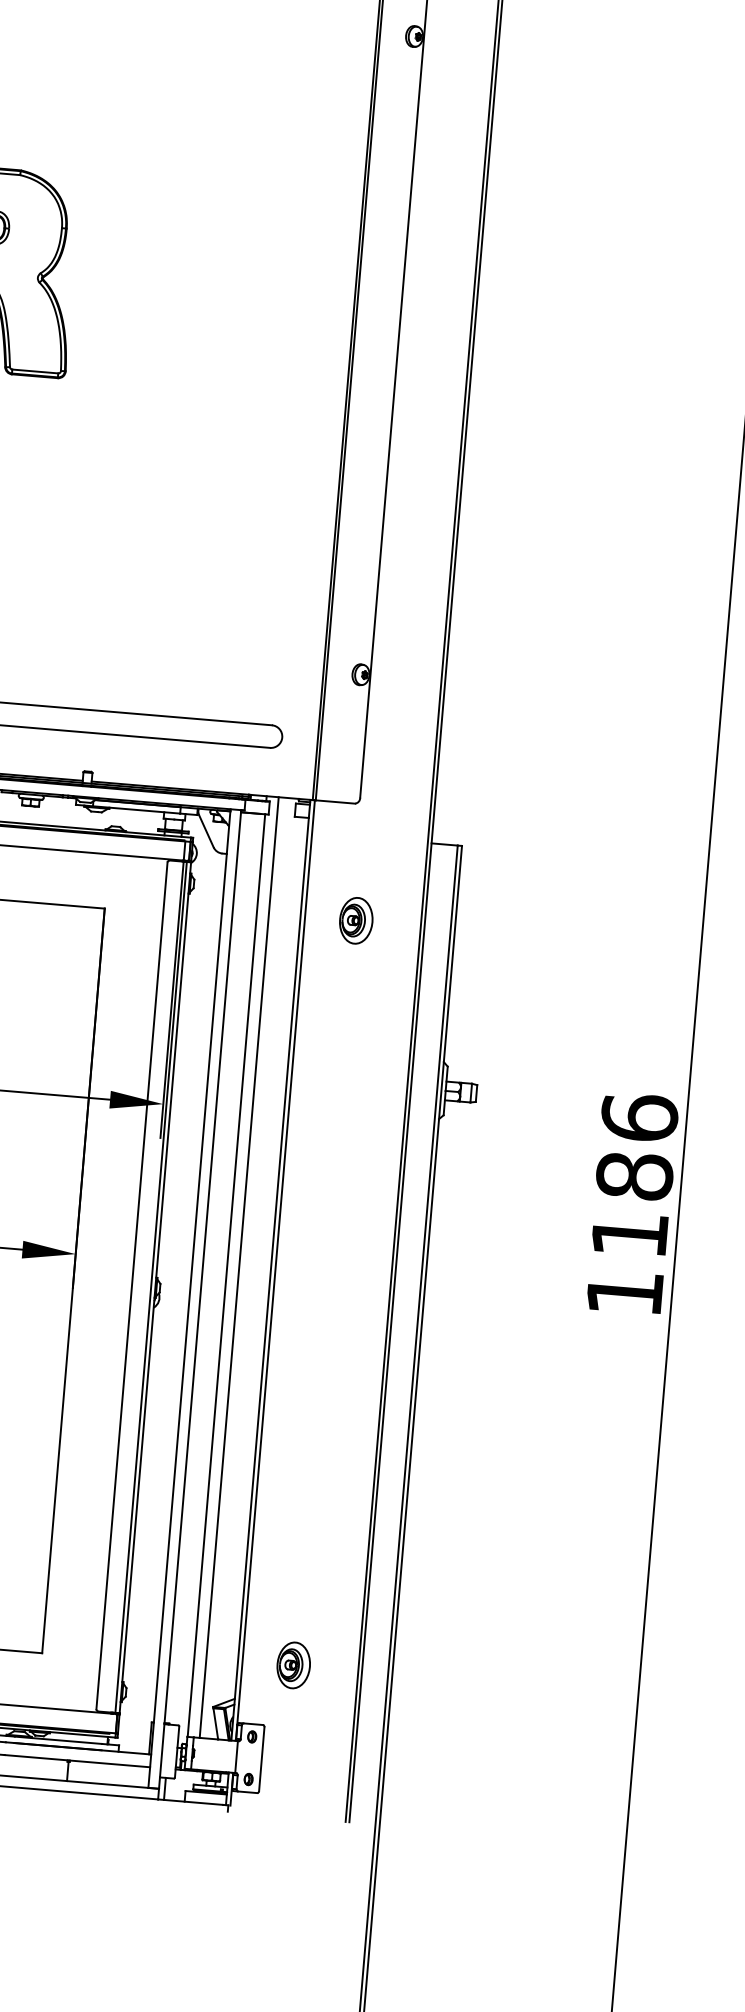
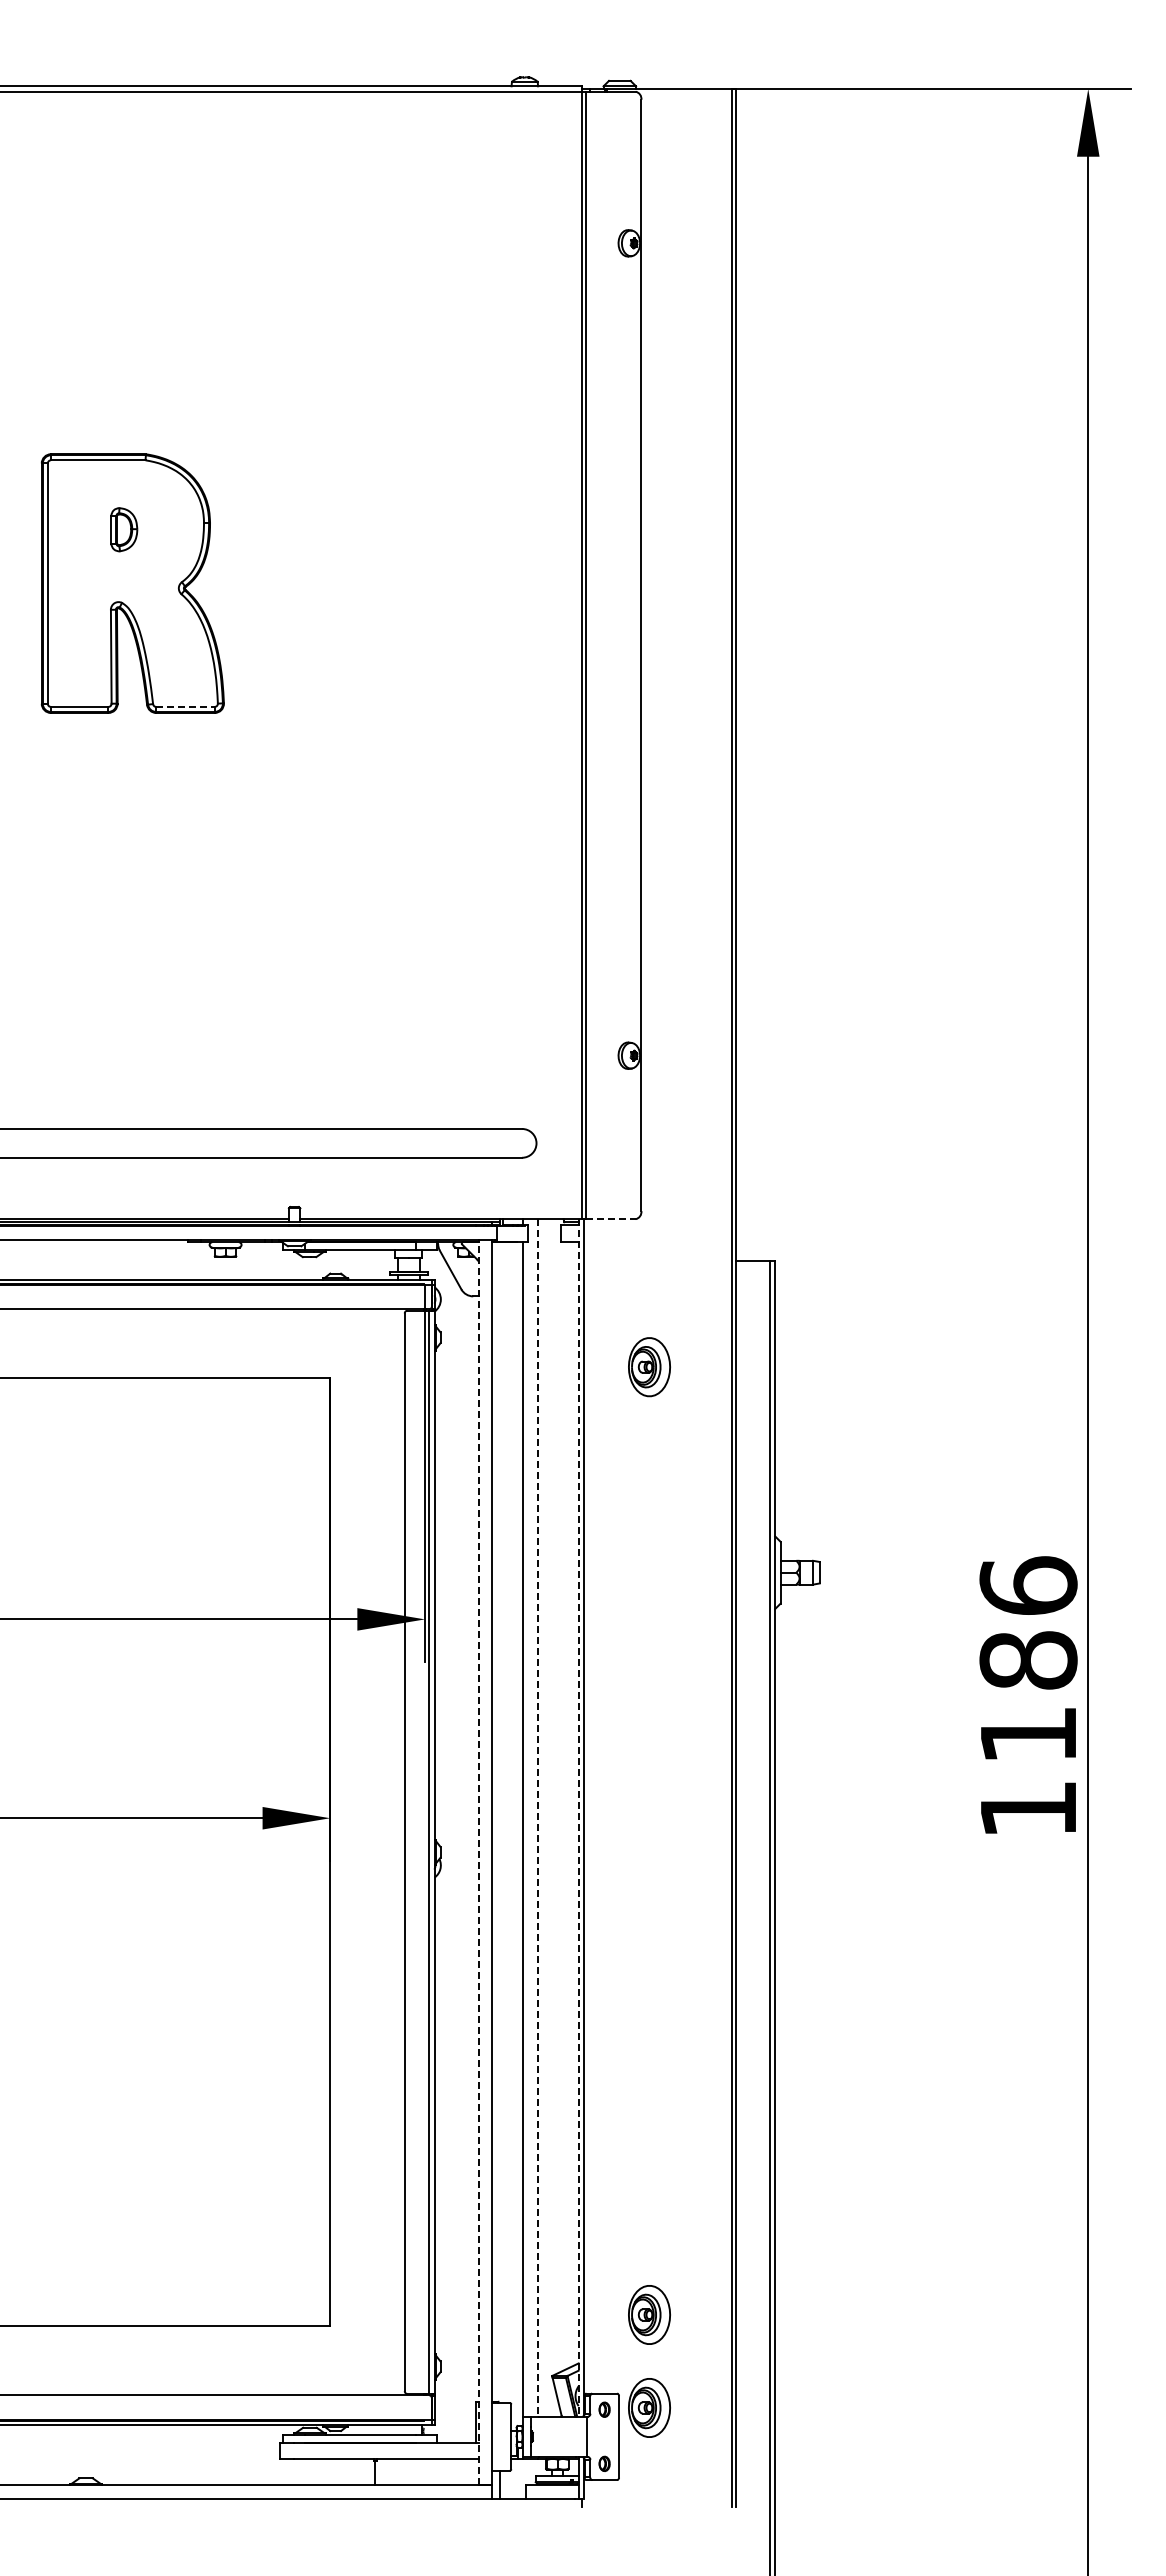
line: (35, 371) -> (185, 706), solid -> dashed
line: (336, 802) -> (611, 1219), solid -> dashed
line: (239, 1267) -> (538, 1817), solid -> dashed
line: (270, 1269) -> (578, 1817), solid -> dashed
line: (189, 1298) -> (478, 1862), solid -> dashed
part: (287, 1738) -> (649, 2407), added

